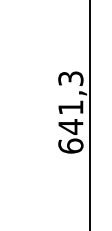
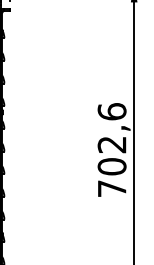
text: (70, 112) -> (111, 150), 641,3 -> 702,6

